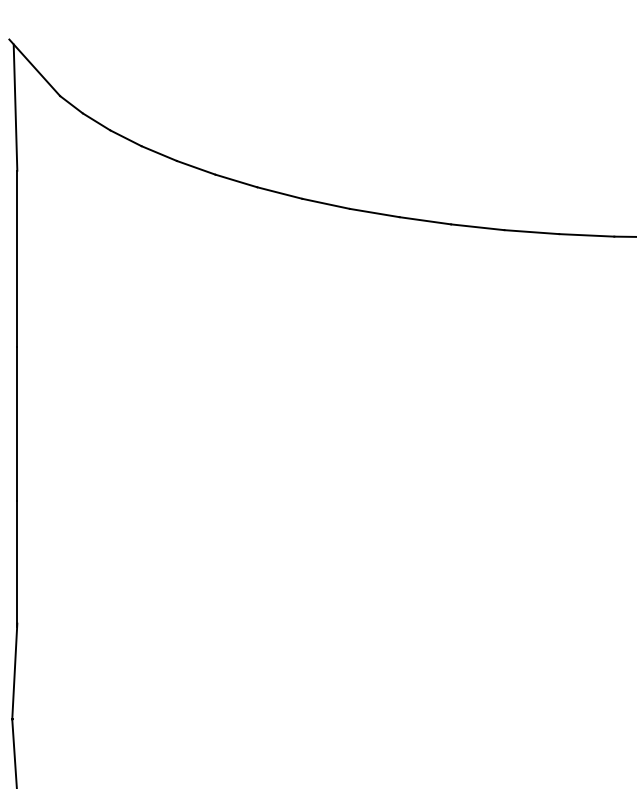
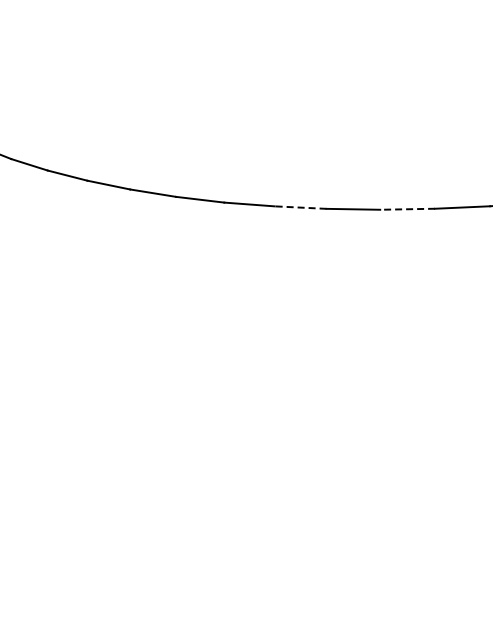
line: (424, 220) -> (299, 207), solid -> dashed
line: (531, 232) -> (407, 209), solid -> dashed

